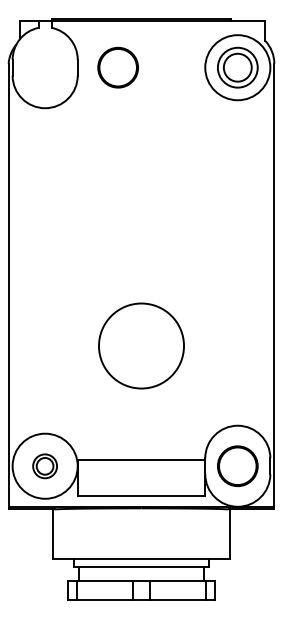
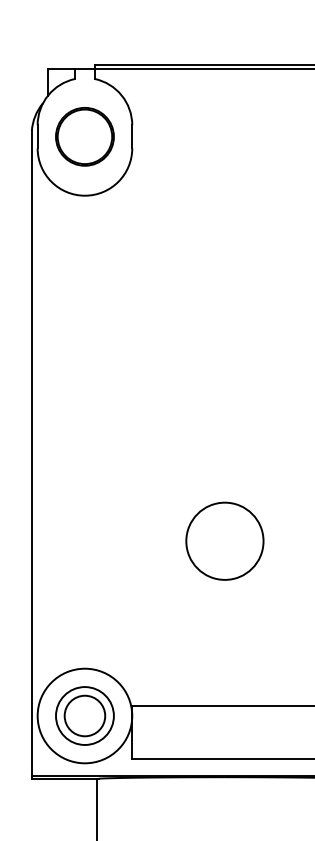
part: (117, 67) -> (83, 136), moved
circle: (141, 345) -> (224, 540), size x0.62
part: (44, 466) -> (83, 716), size x1.67

